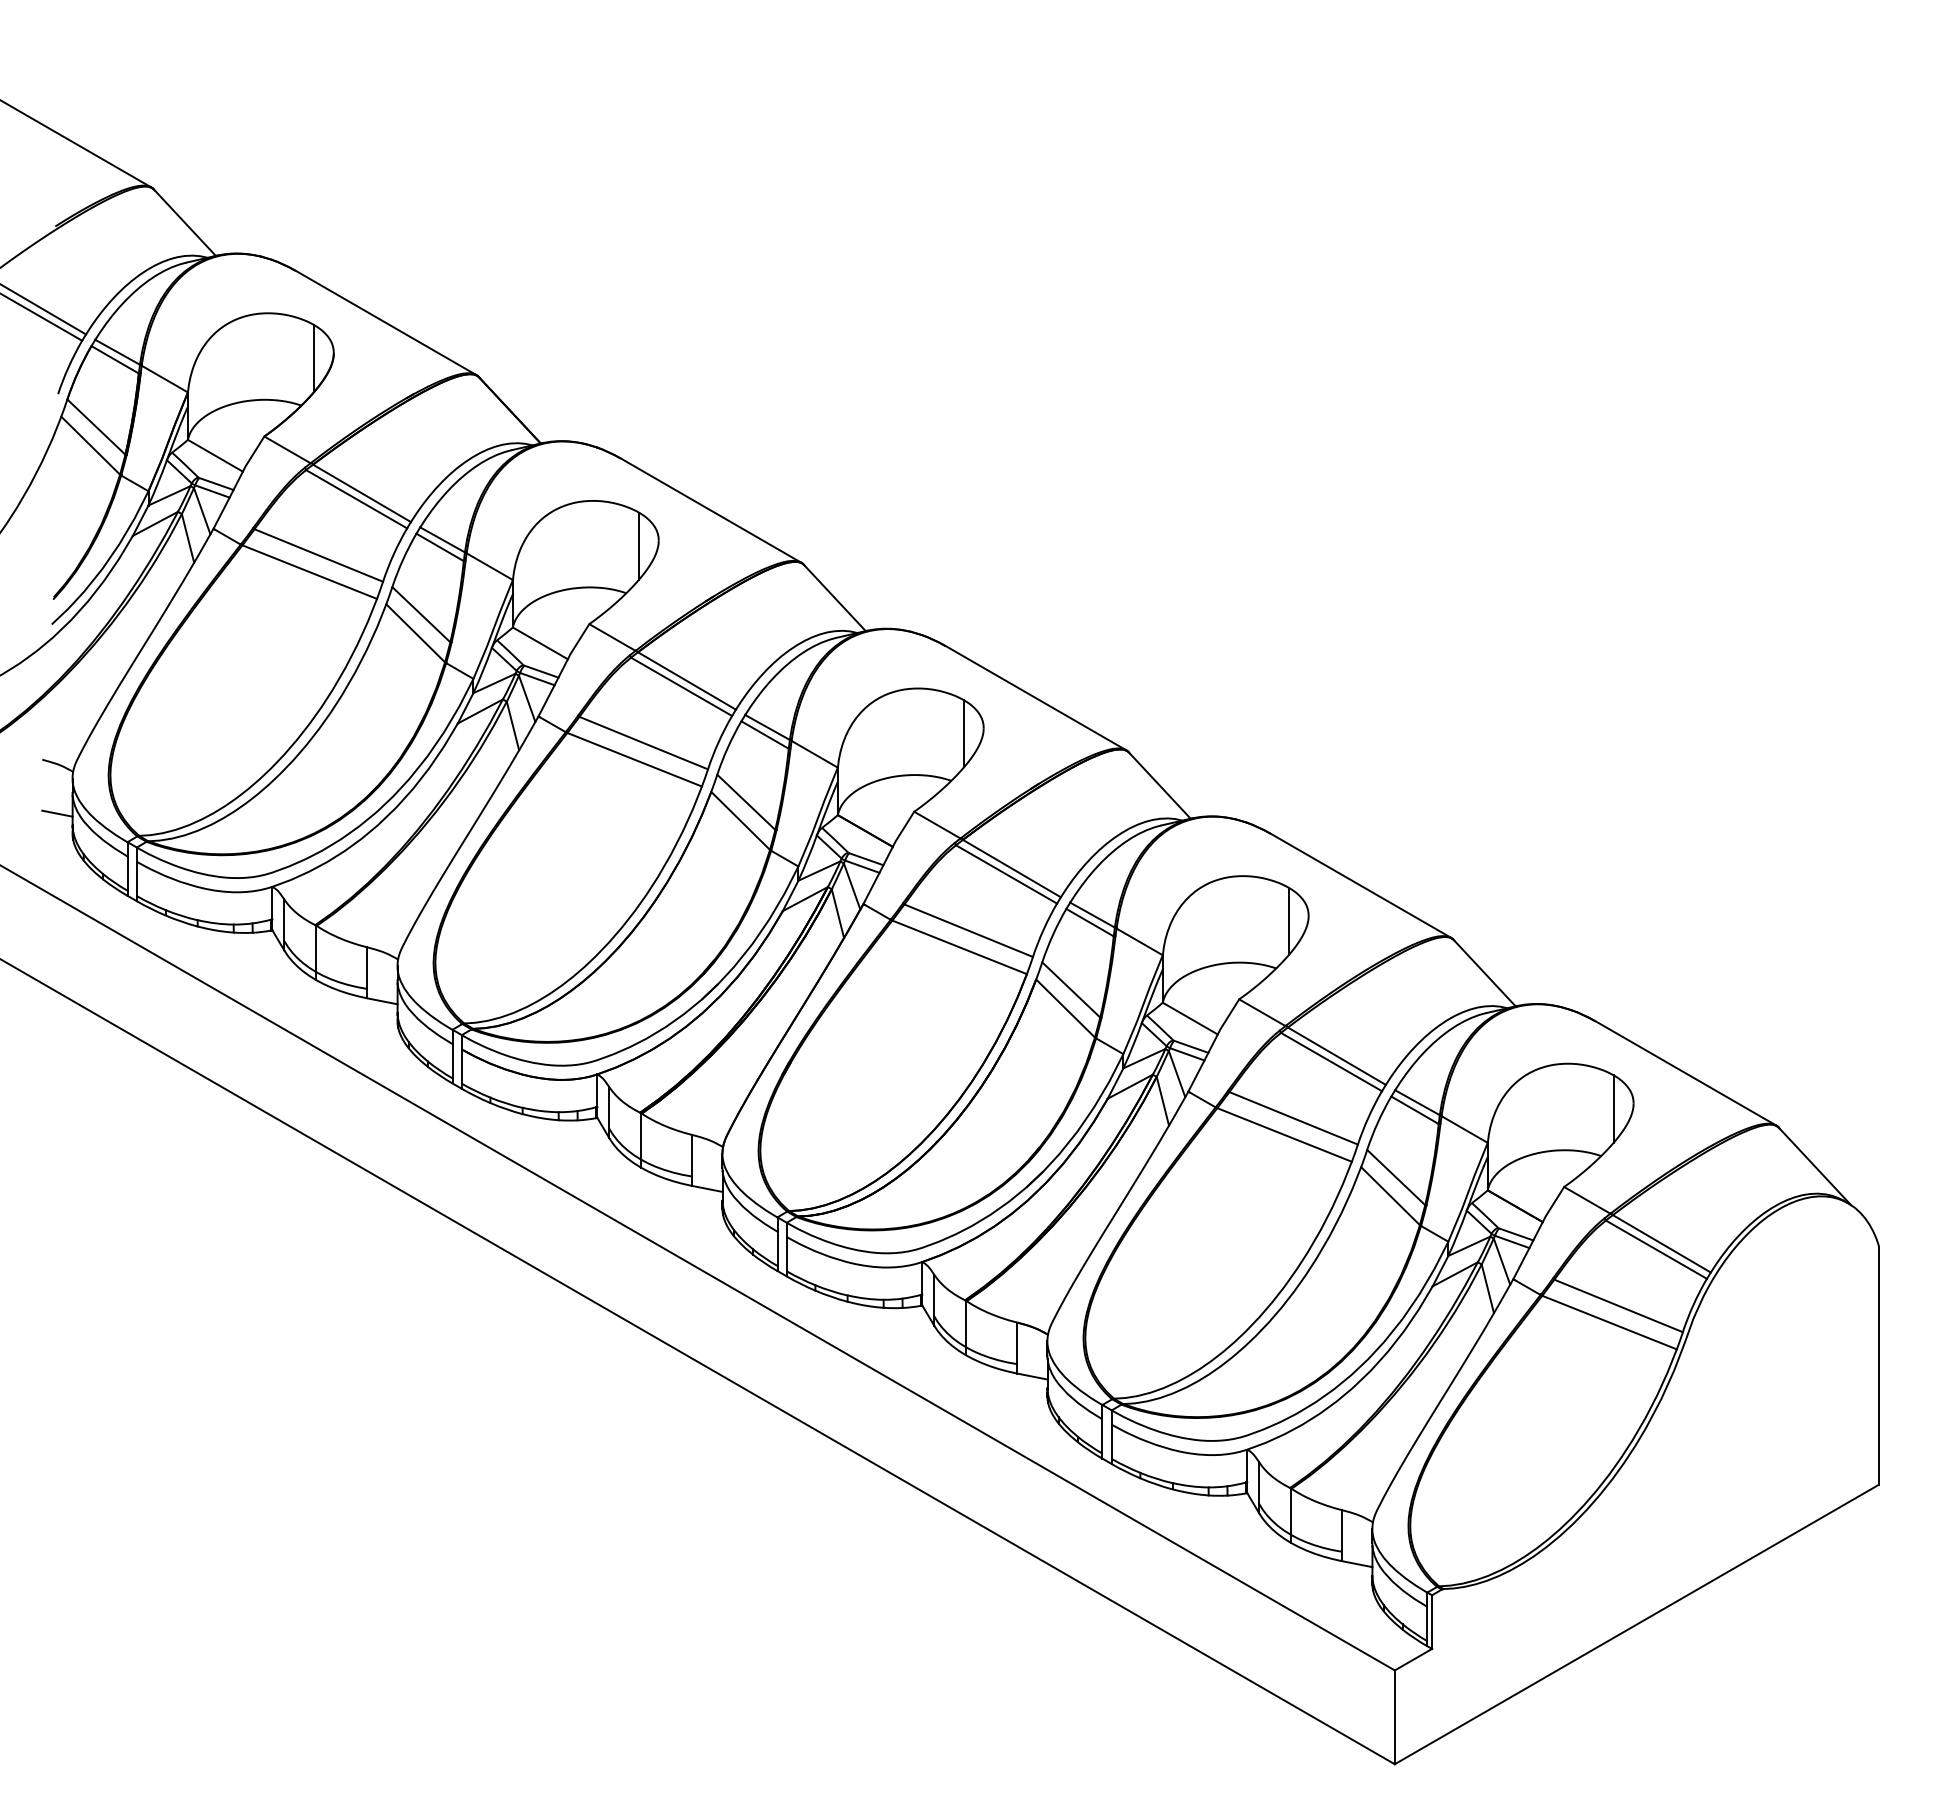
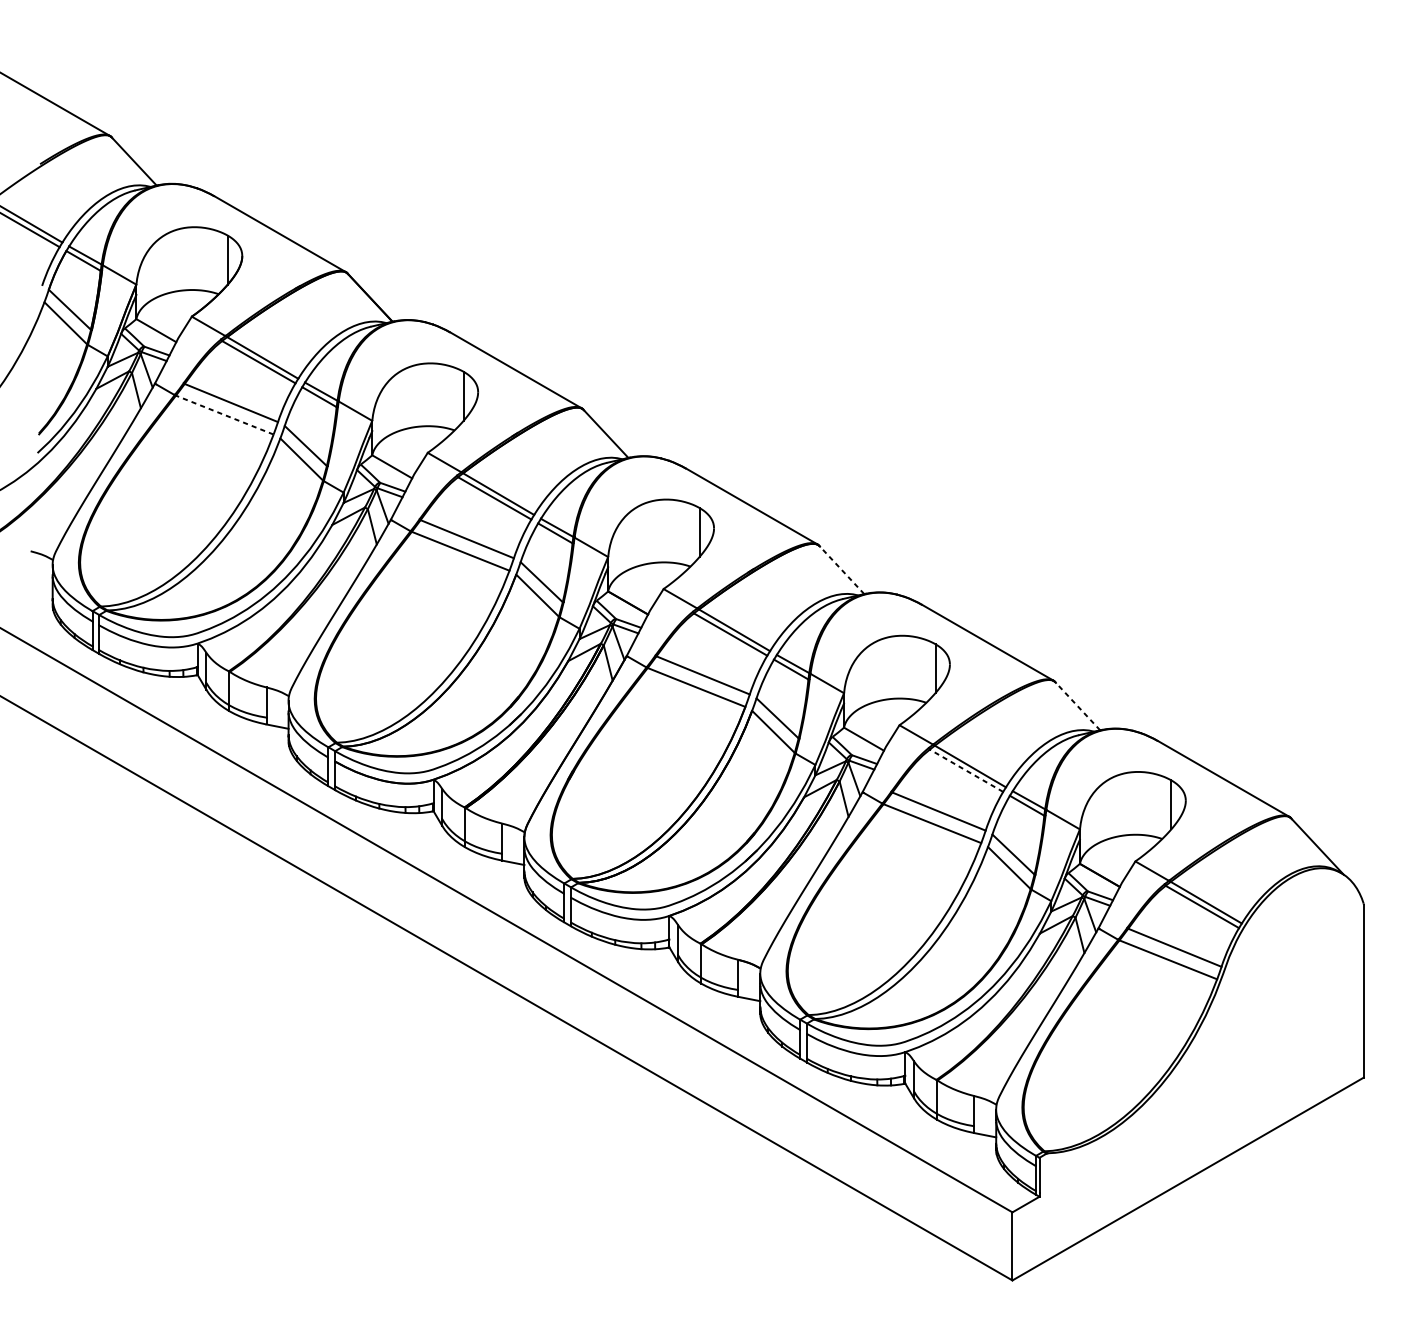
line: (309, 571) -> (224, 414), solid -> dashed
line: (1158, 784) -> (840, 569), solid -> dashed
line: (57, 813) -> (41, 590), removed
line: (1483, 972) -> (1076, 705), solid -> dashed
line: (1331, 1061) -> (966, 770), solid -> dashed

